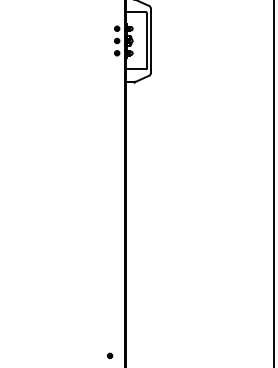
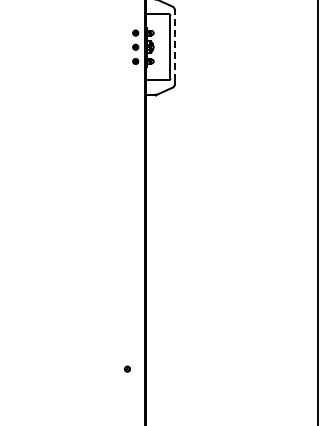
line: (150, 41) -> (174, 47), solid -> dashed
part: (110, 355) -> (127, 368), moved

